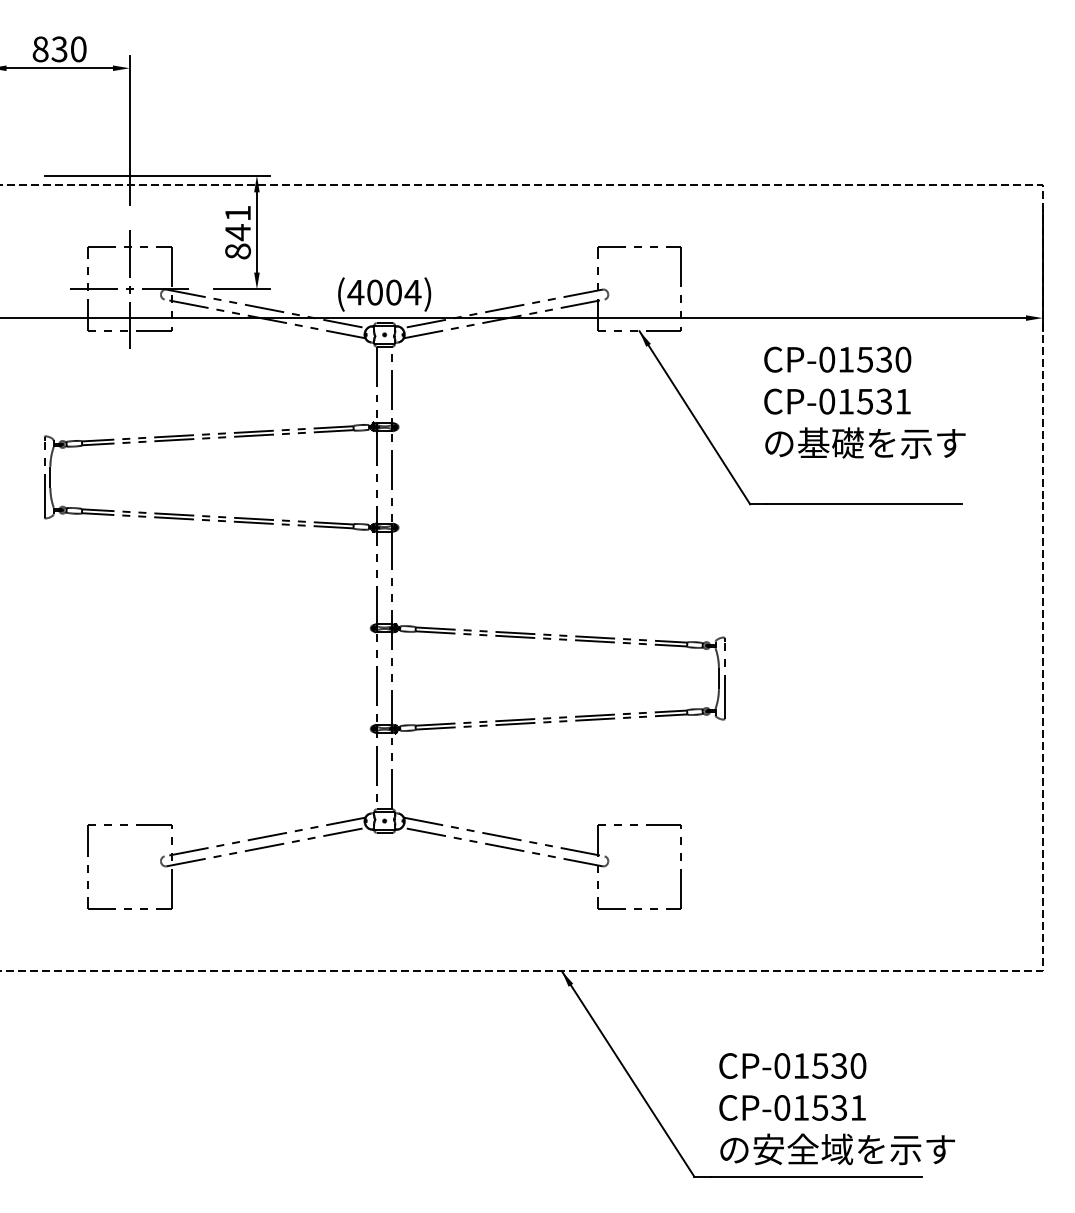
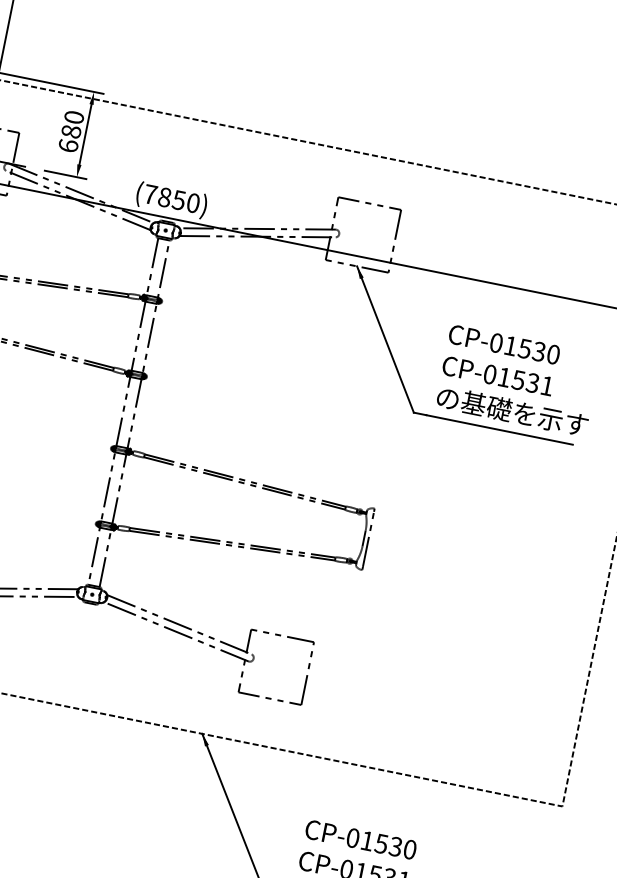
text: (238, 232) -> (71, 131), 841 -> 680
text: (384, 292) -> (171, 198), (4004) -> (7850)
text: (864, 402) -> (517, 380), moved

